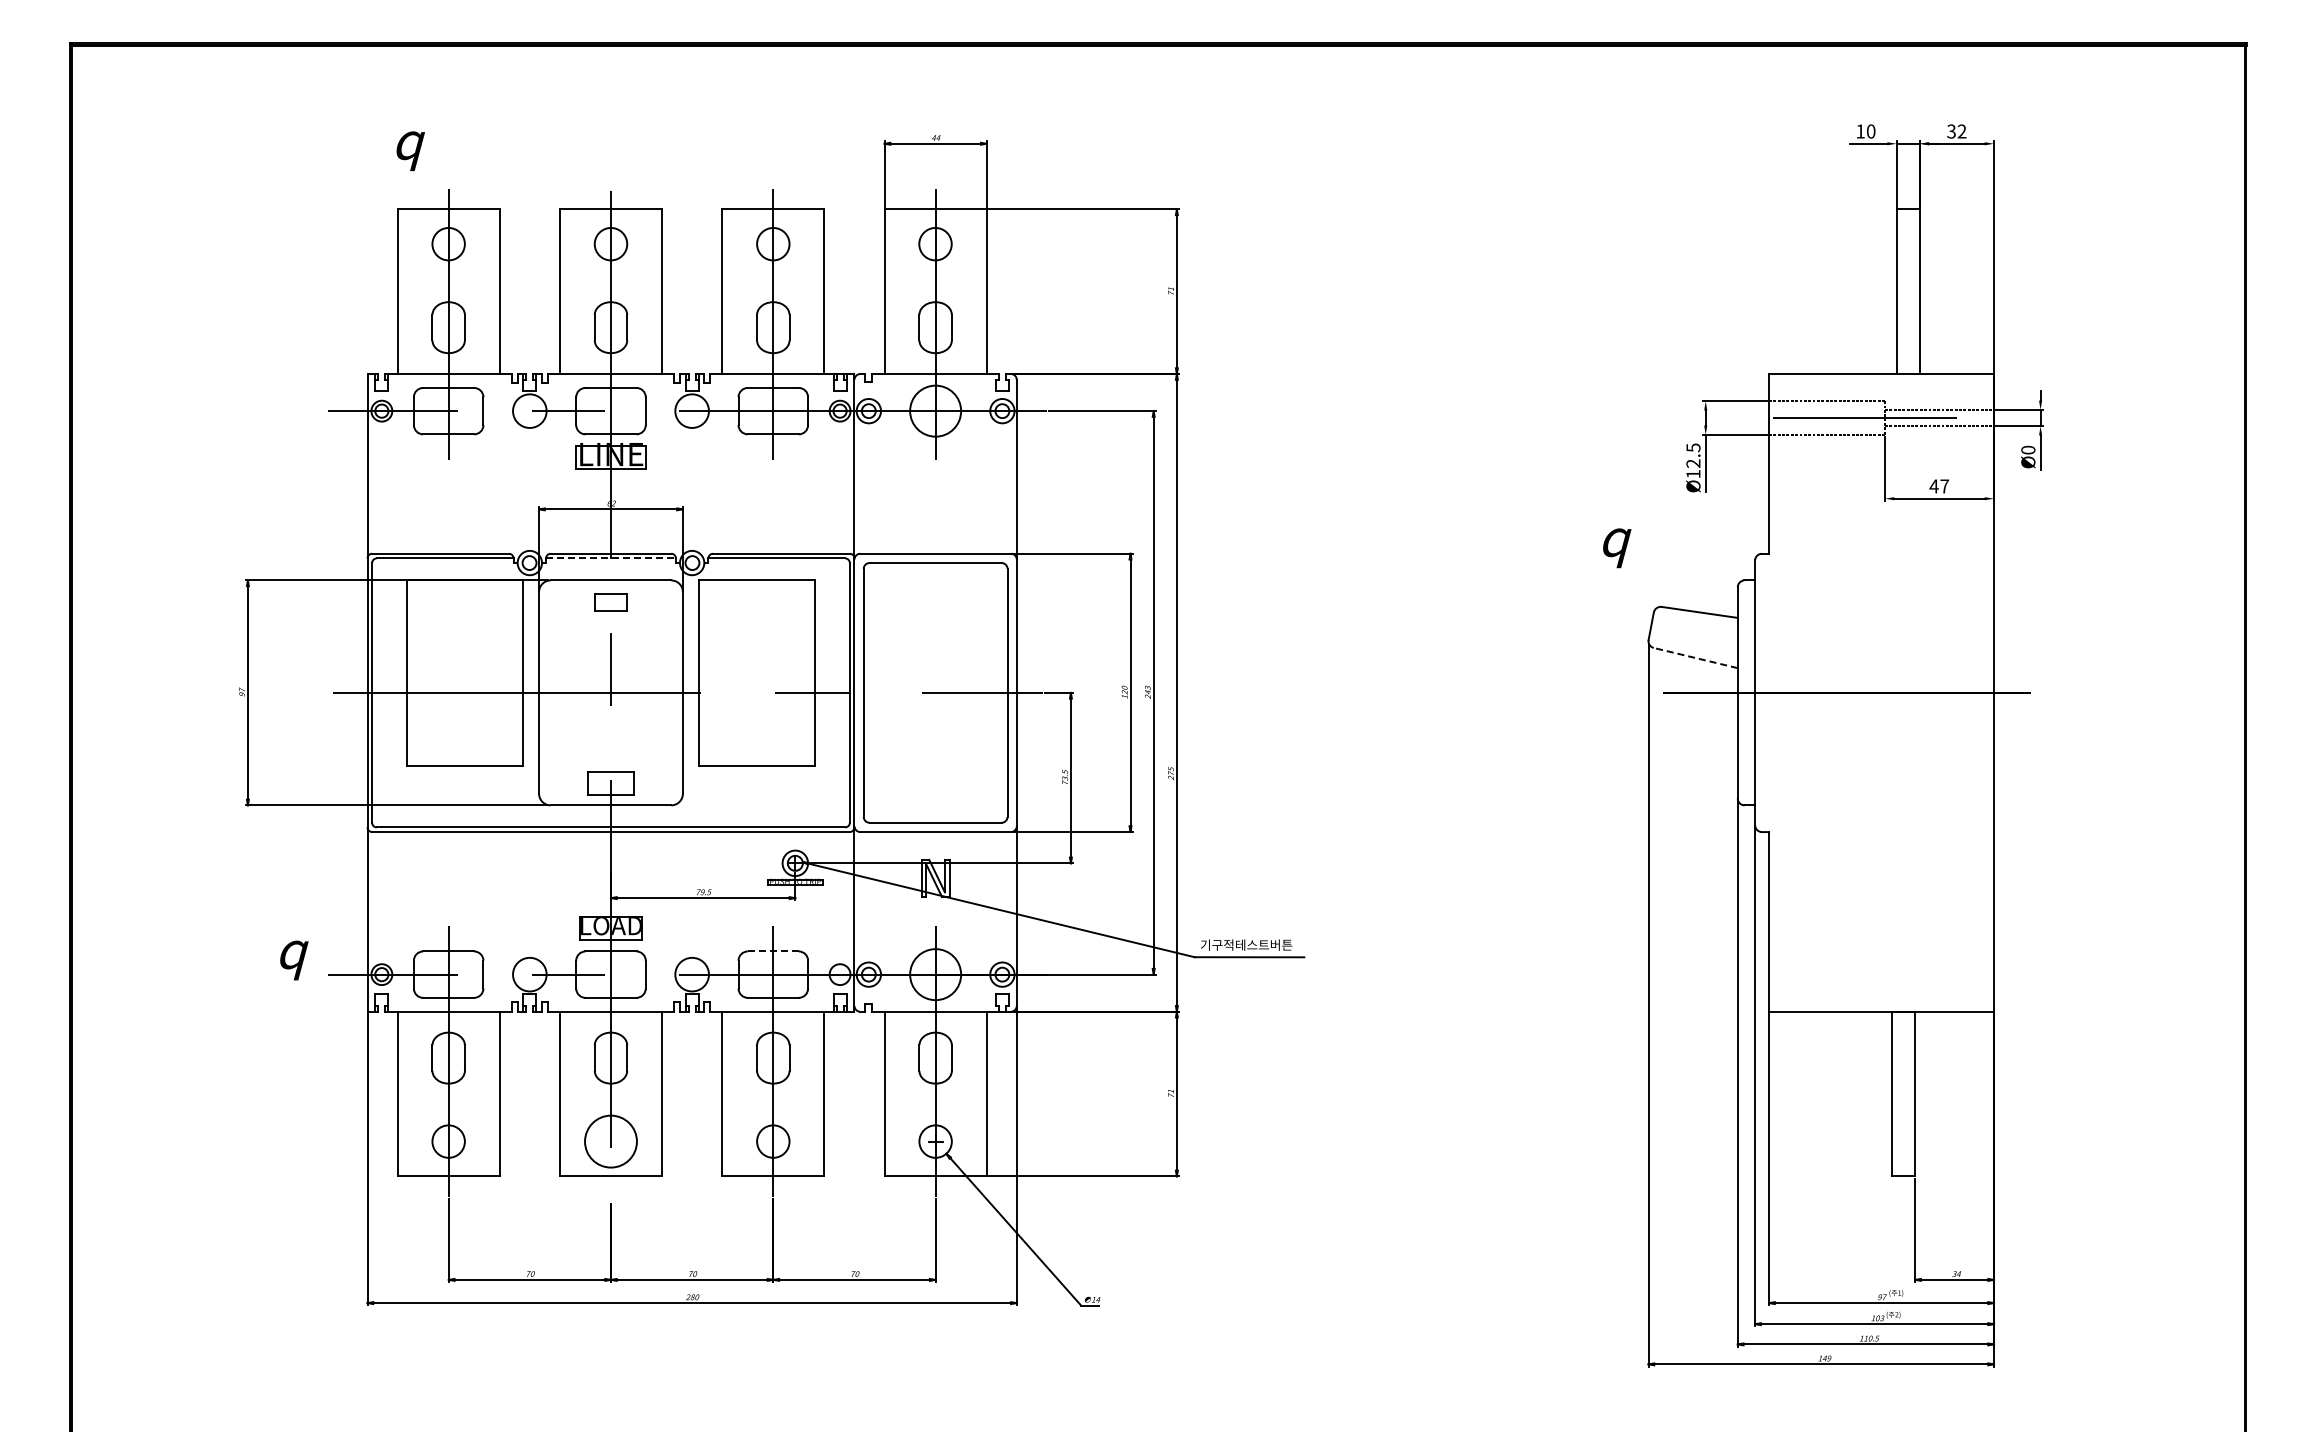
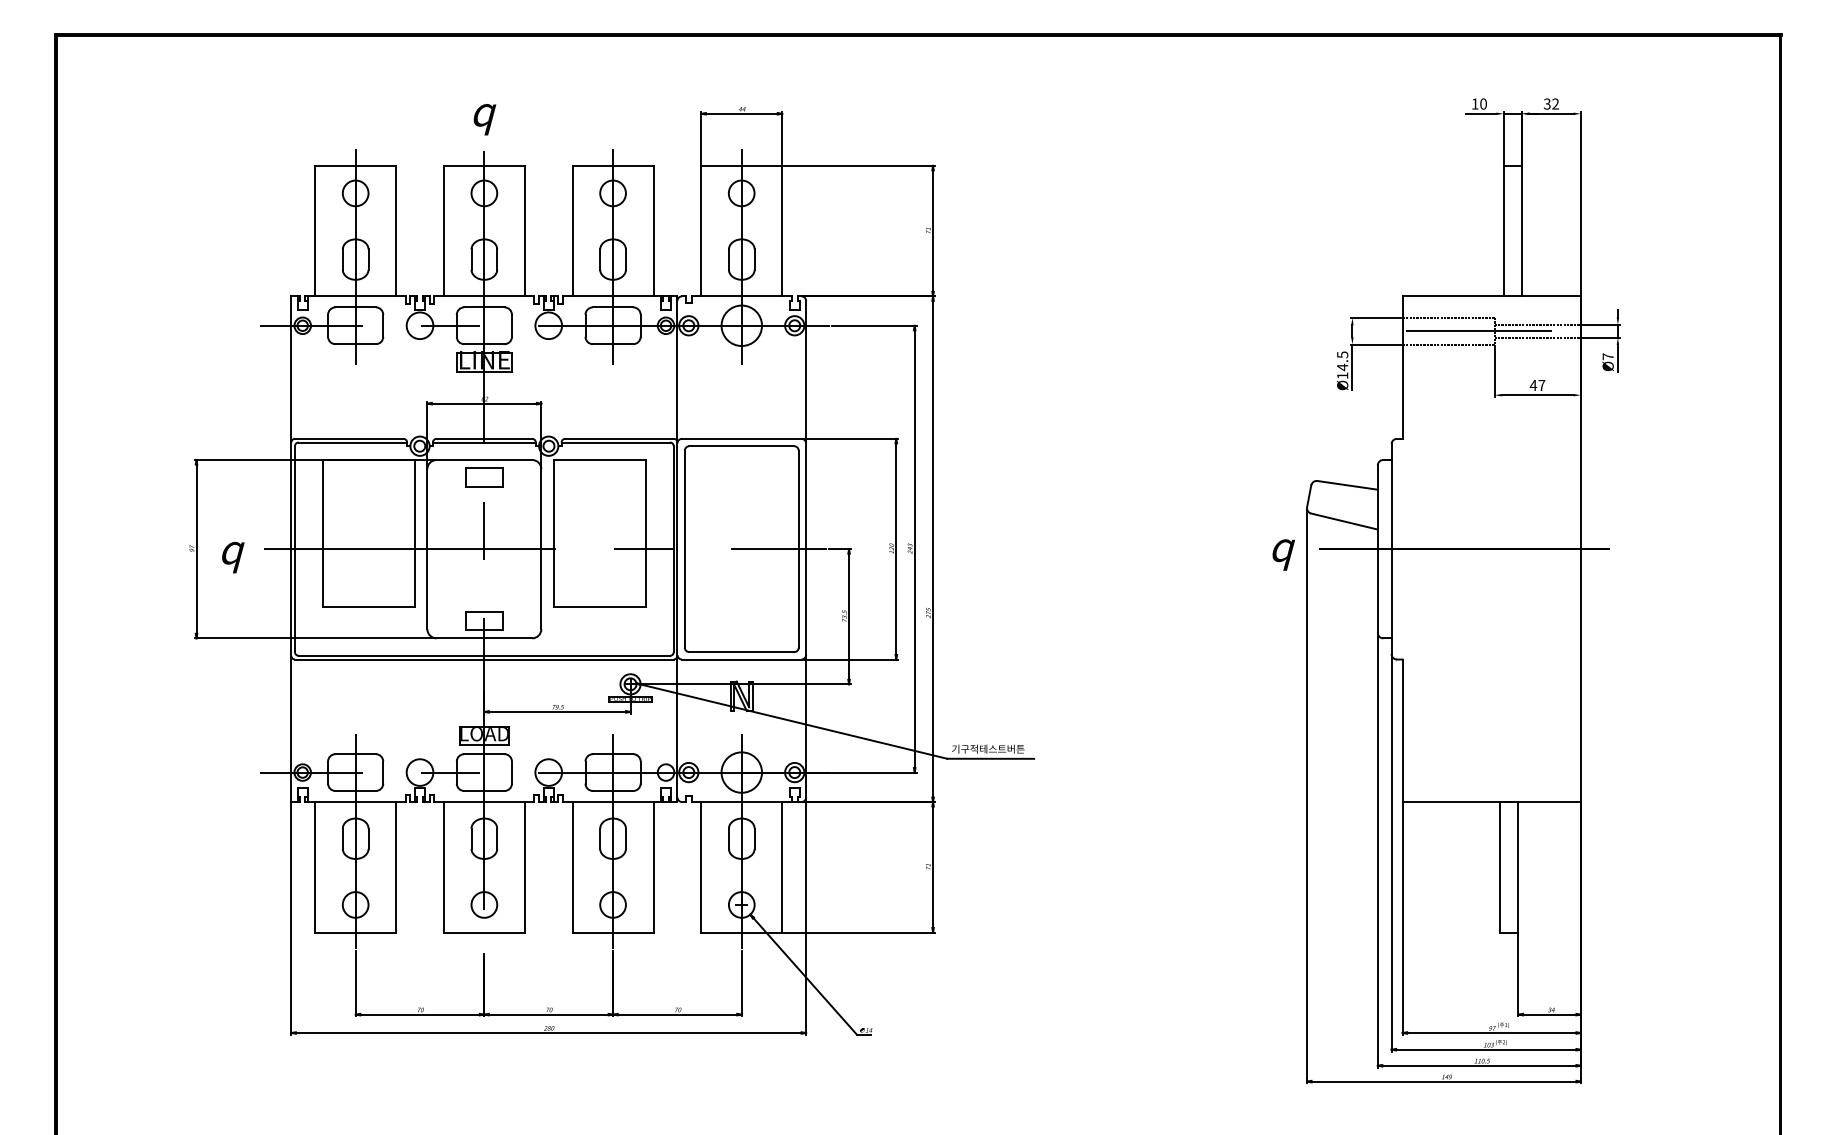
text: (410, 151) -> (484, 119), moved
text: (2028, 449) -> (1608, 356), Ø0 -> Ø7
text: (1693, 463) -> (1342, 367), Ø12.5 -> Ø14.5
text: (1617, 548) -> (1284, 555), moved
line: (610, 558) -> (483, 442), dashed -> solid
part: (610, 602) -> (483, 477), size x1.43
line: (1695, 657) -> (1344, 521), dashed -> solid
line: (773, 951) -> (613, 754), dashed -> solid
text: (294, 960) -> (233, 557), moved
circle: (610, 1141) -> (483, 904), size x0.62

